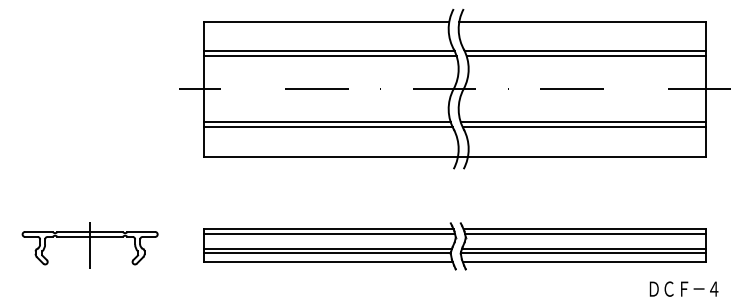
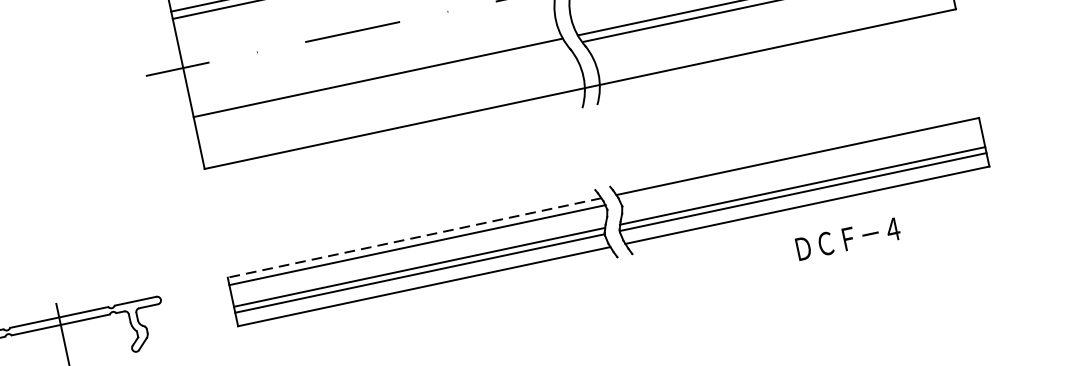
line: (327, 126) -> (380, 84), removed
line: (328, 229) -> (414, 238), solid -> dashed
line: (585, 234) -> (800, 163), removed
text: (683, 288) -> (847, 238), moved

